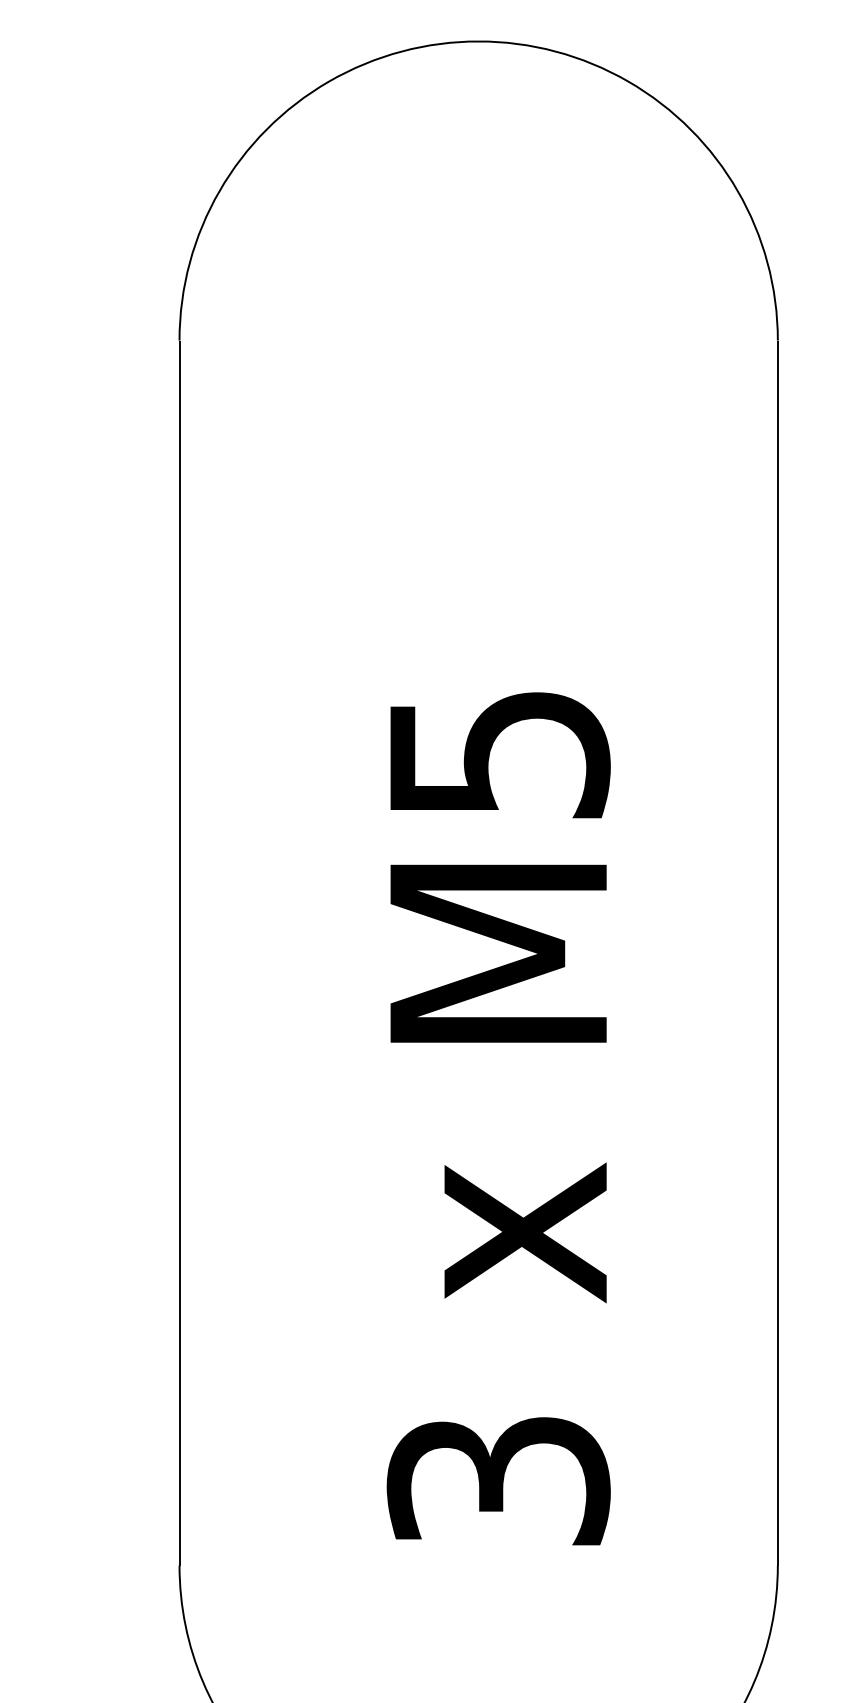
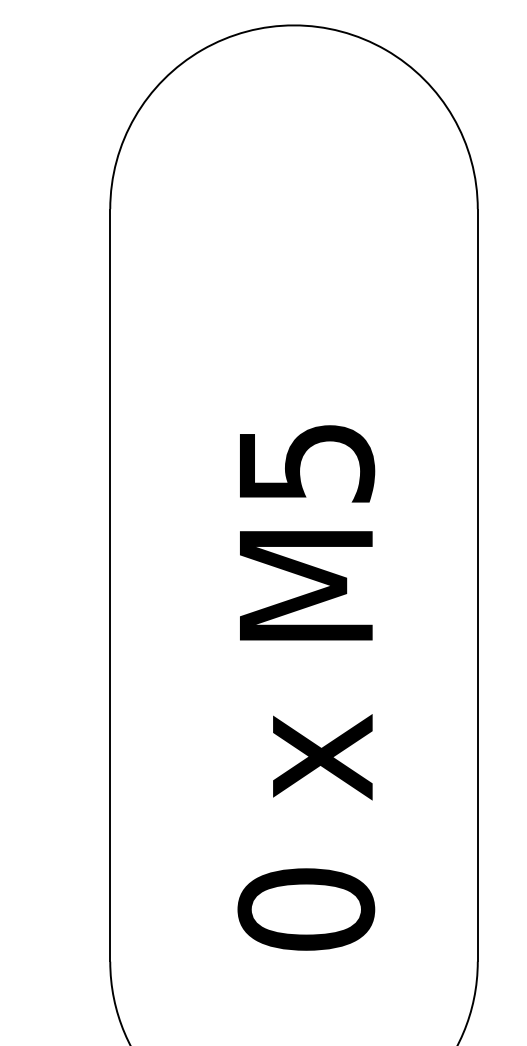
text: (498, 1480) -> (306, 909), 3 -> 0

